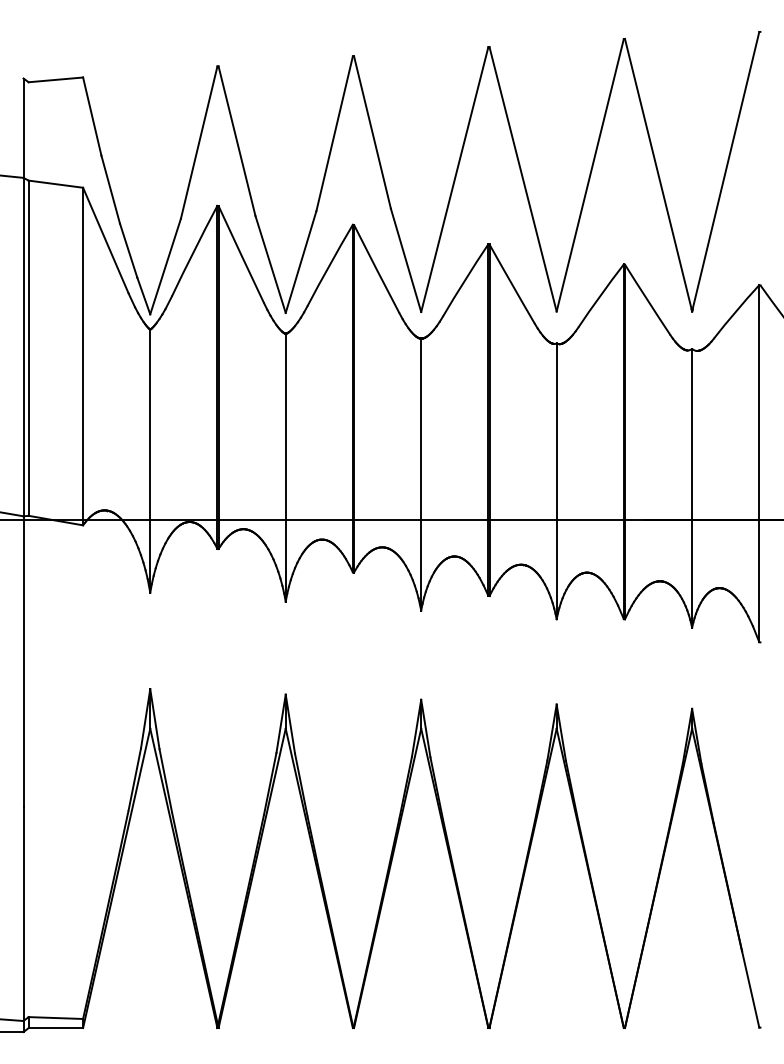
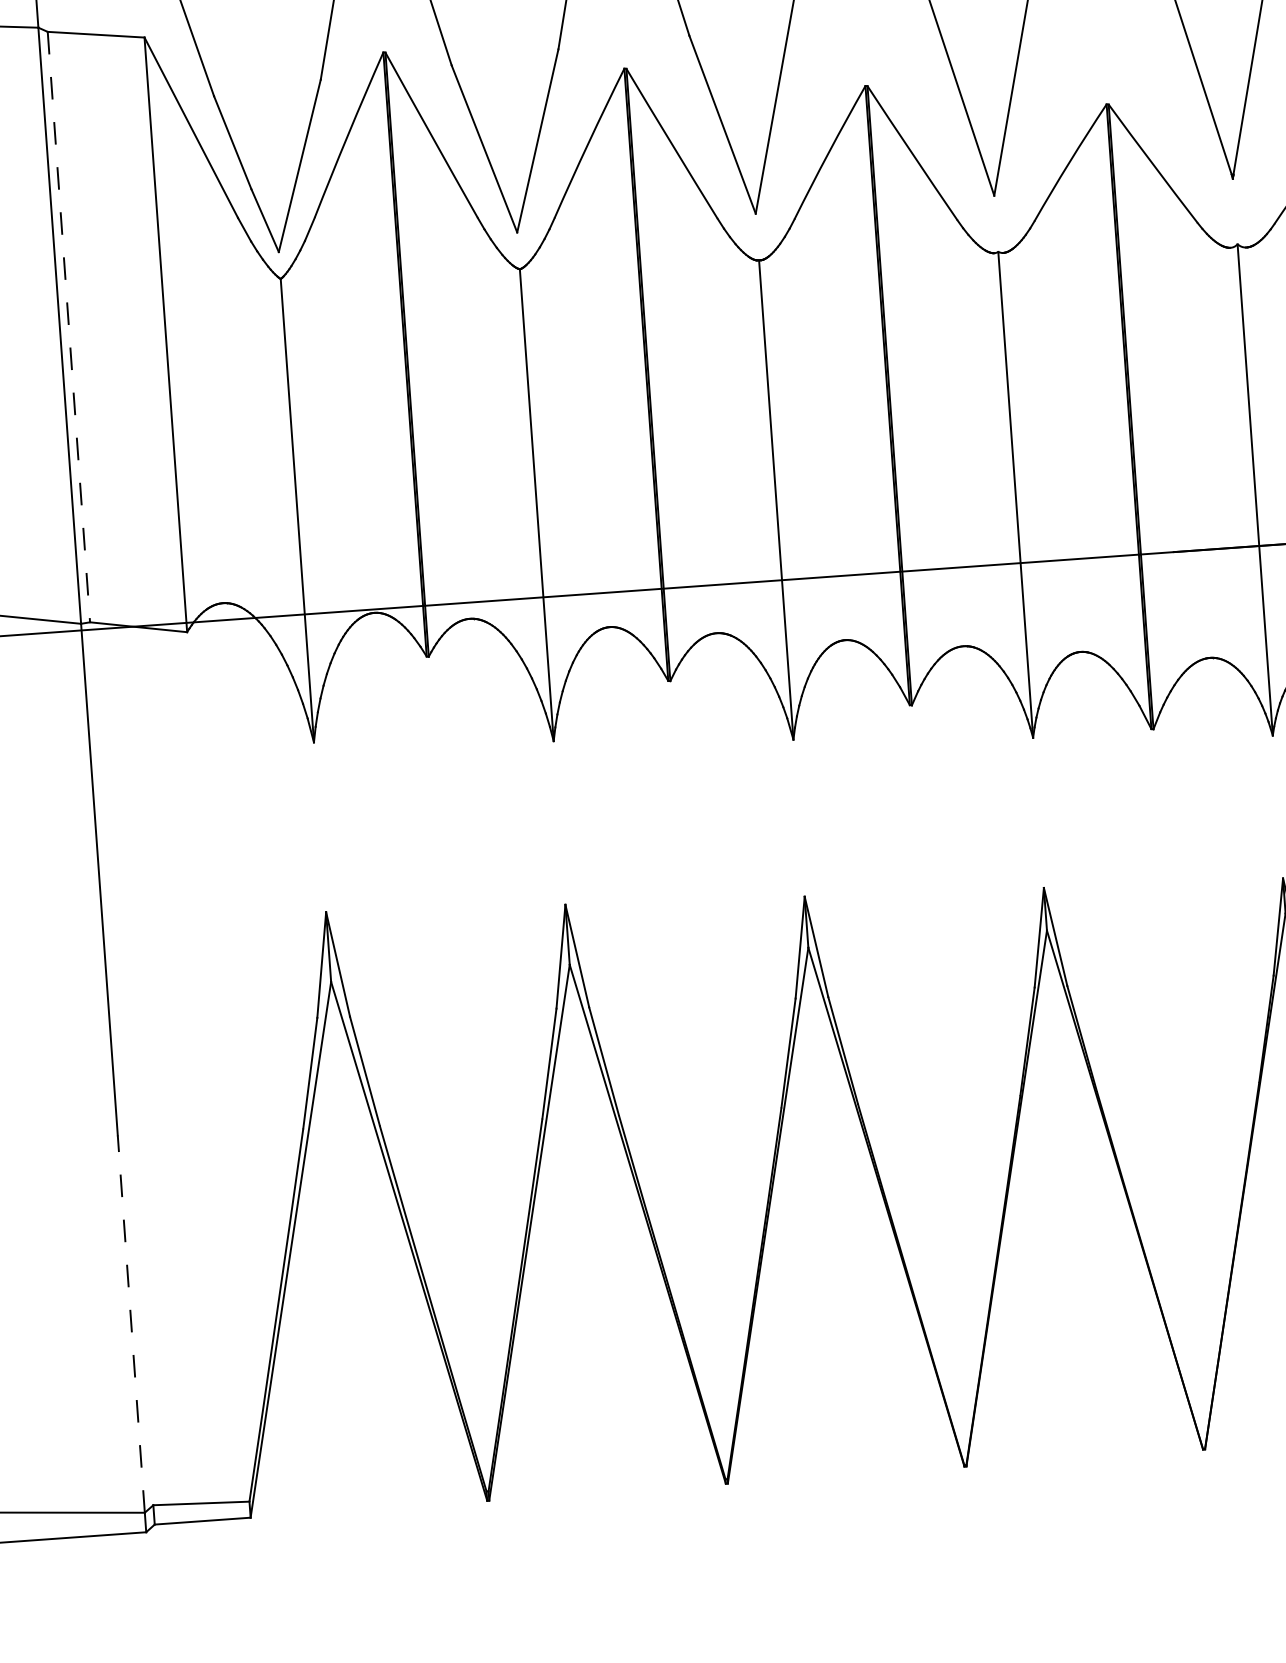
line: (28, 348) -> (68, 327), solid -> dashed
line: (23, 913) -> (131, 1323), solid -> dashed

